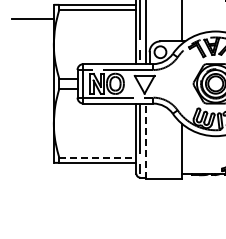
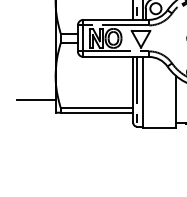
line: (146, 141) -> (142, 92), dashed -> solid
line: (32, 149) -> (35, 100), added
line: (97, 157) -> (96, 107), dashed -> solid

